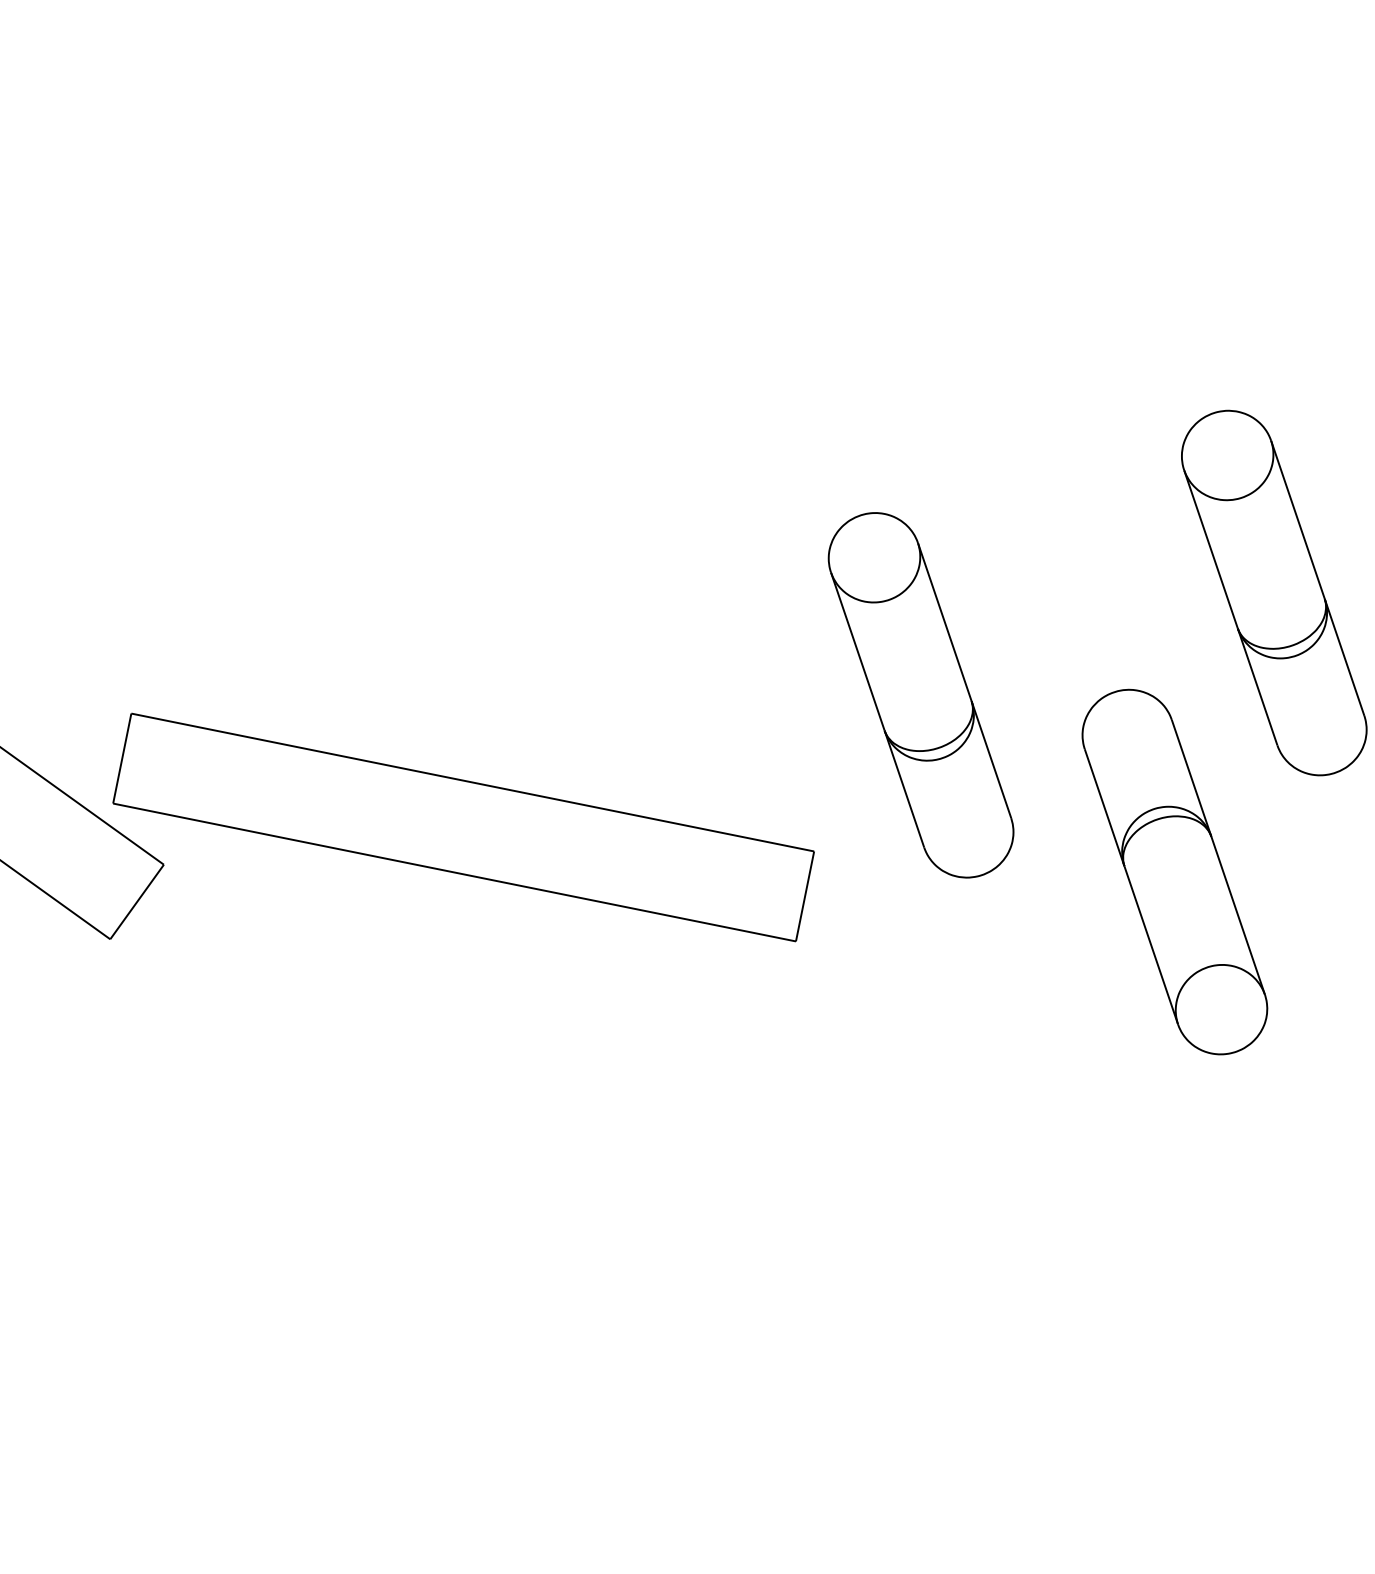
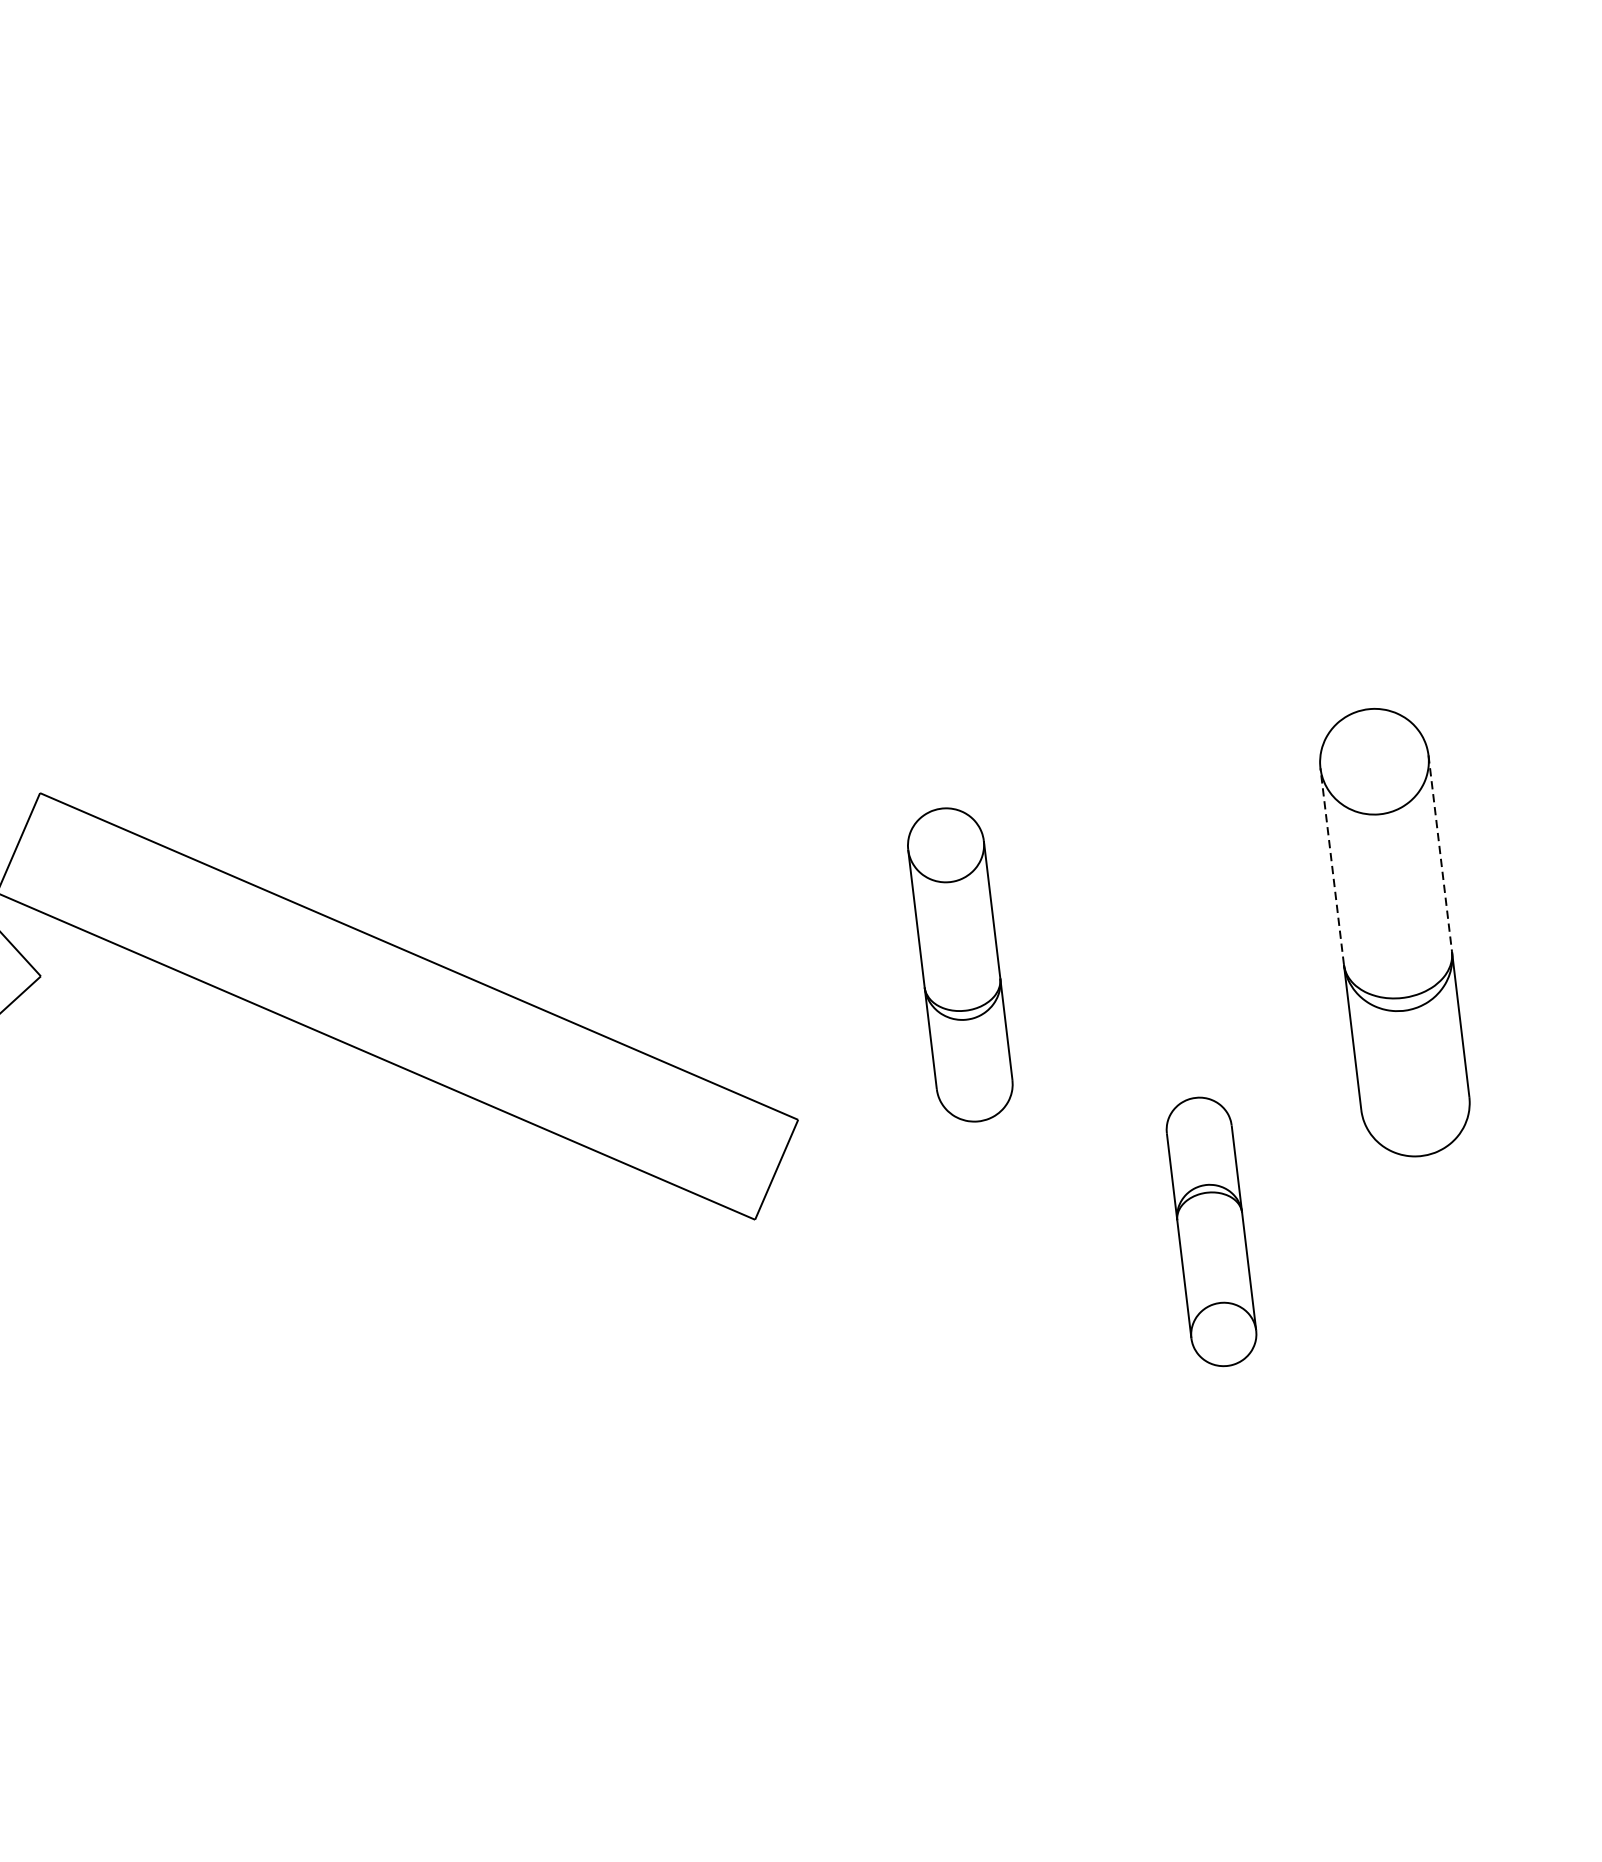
line: (1297, 519) -> (1439, 853), solid -> dashed
line: (1210, 549) -> (1331, 866), solid -> dashed
part: (920, 695) -> (959, 964), size x0.7
part: (1174, 871) -> (1211, 1231), size x0.6

